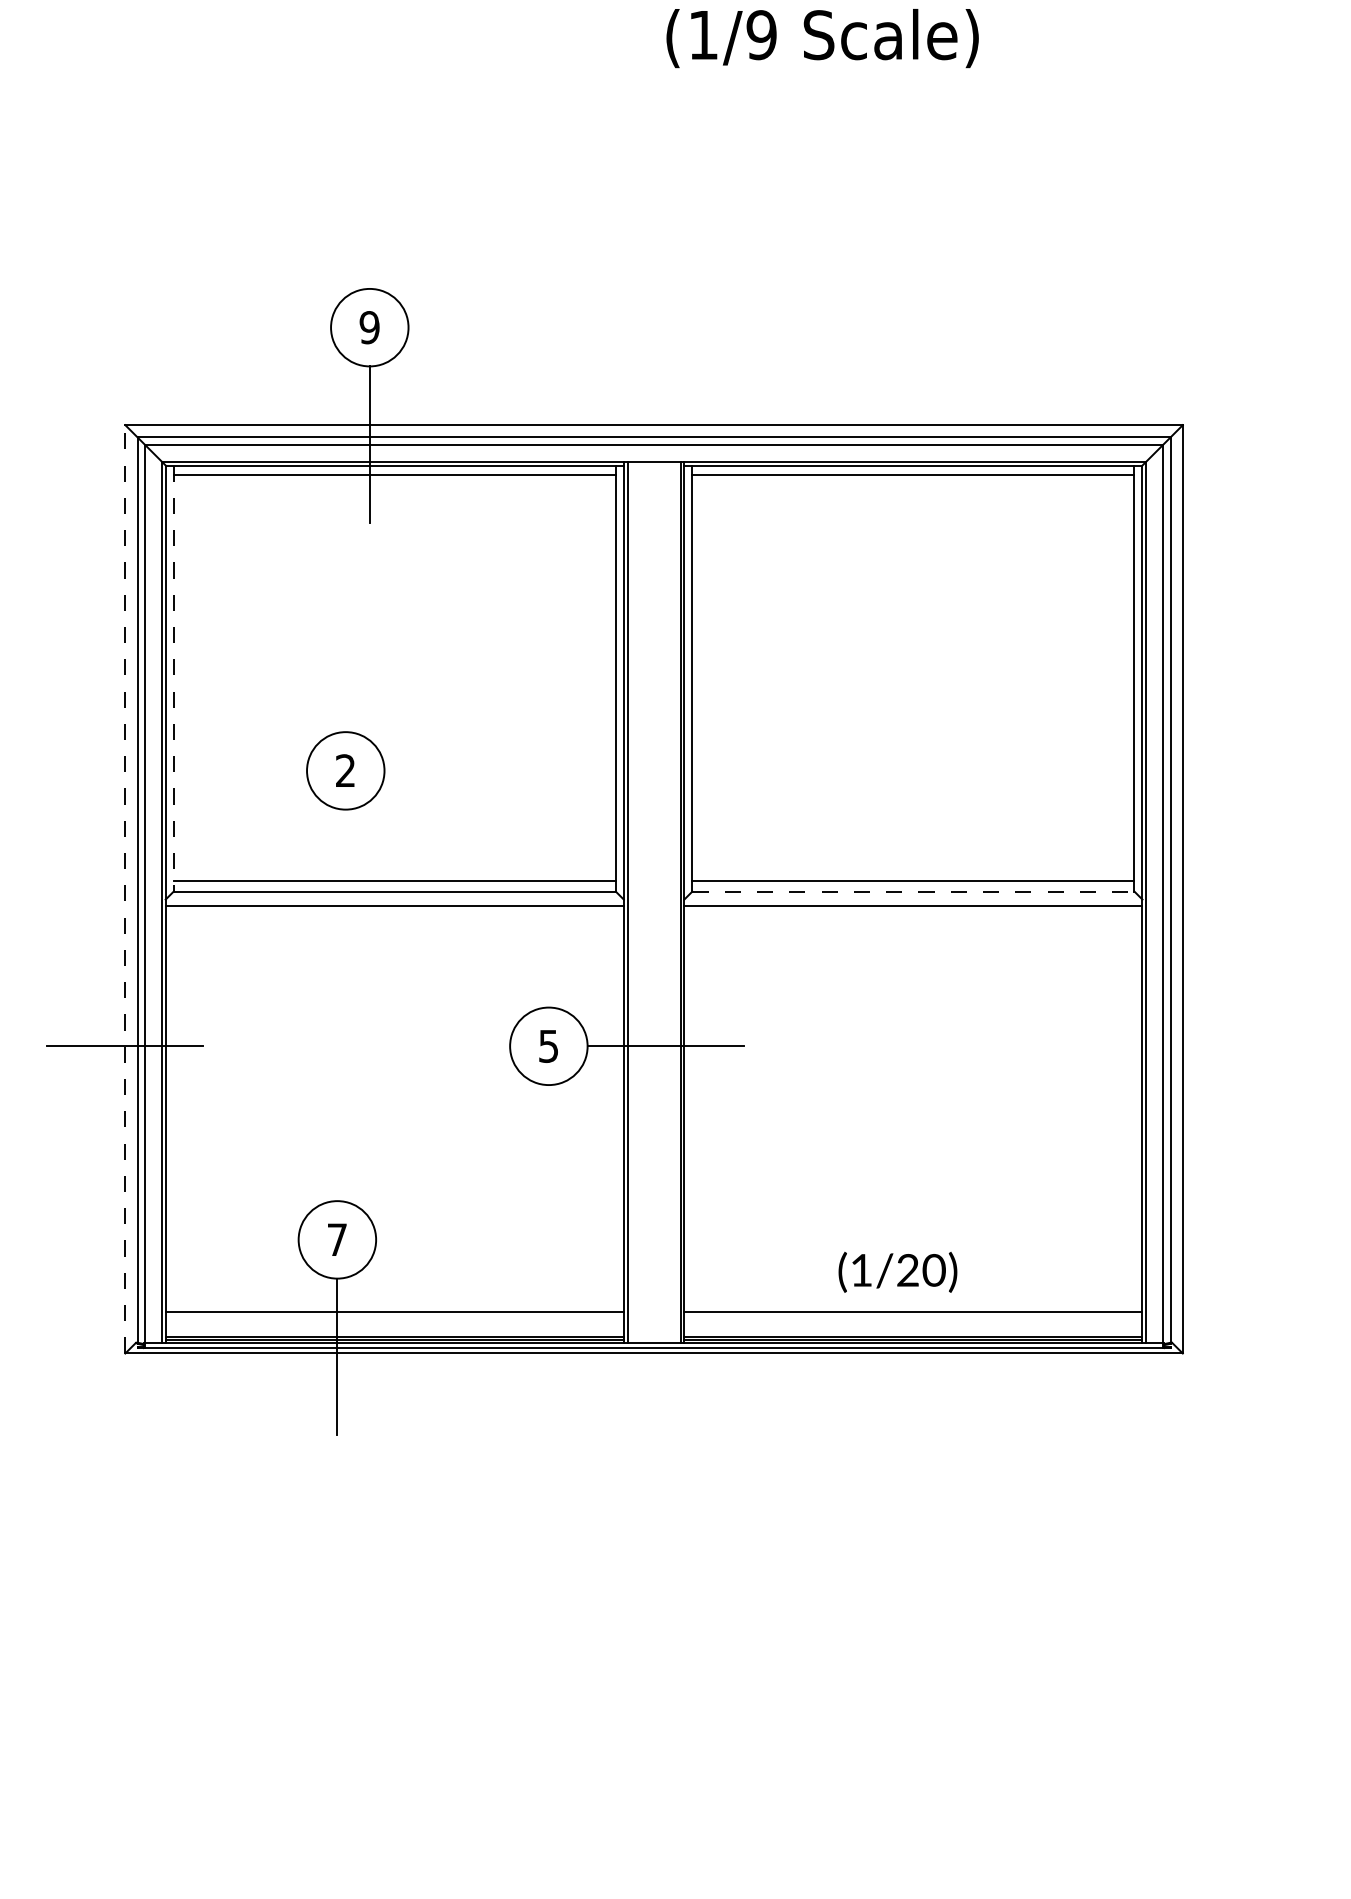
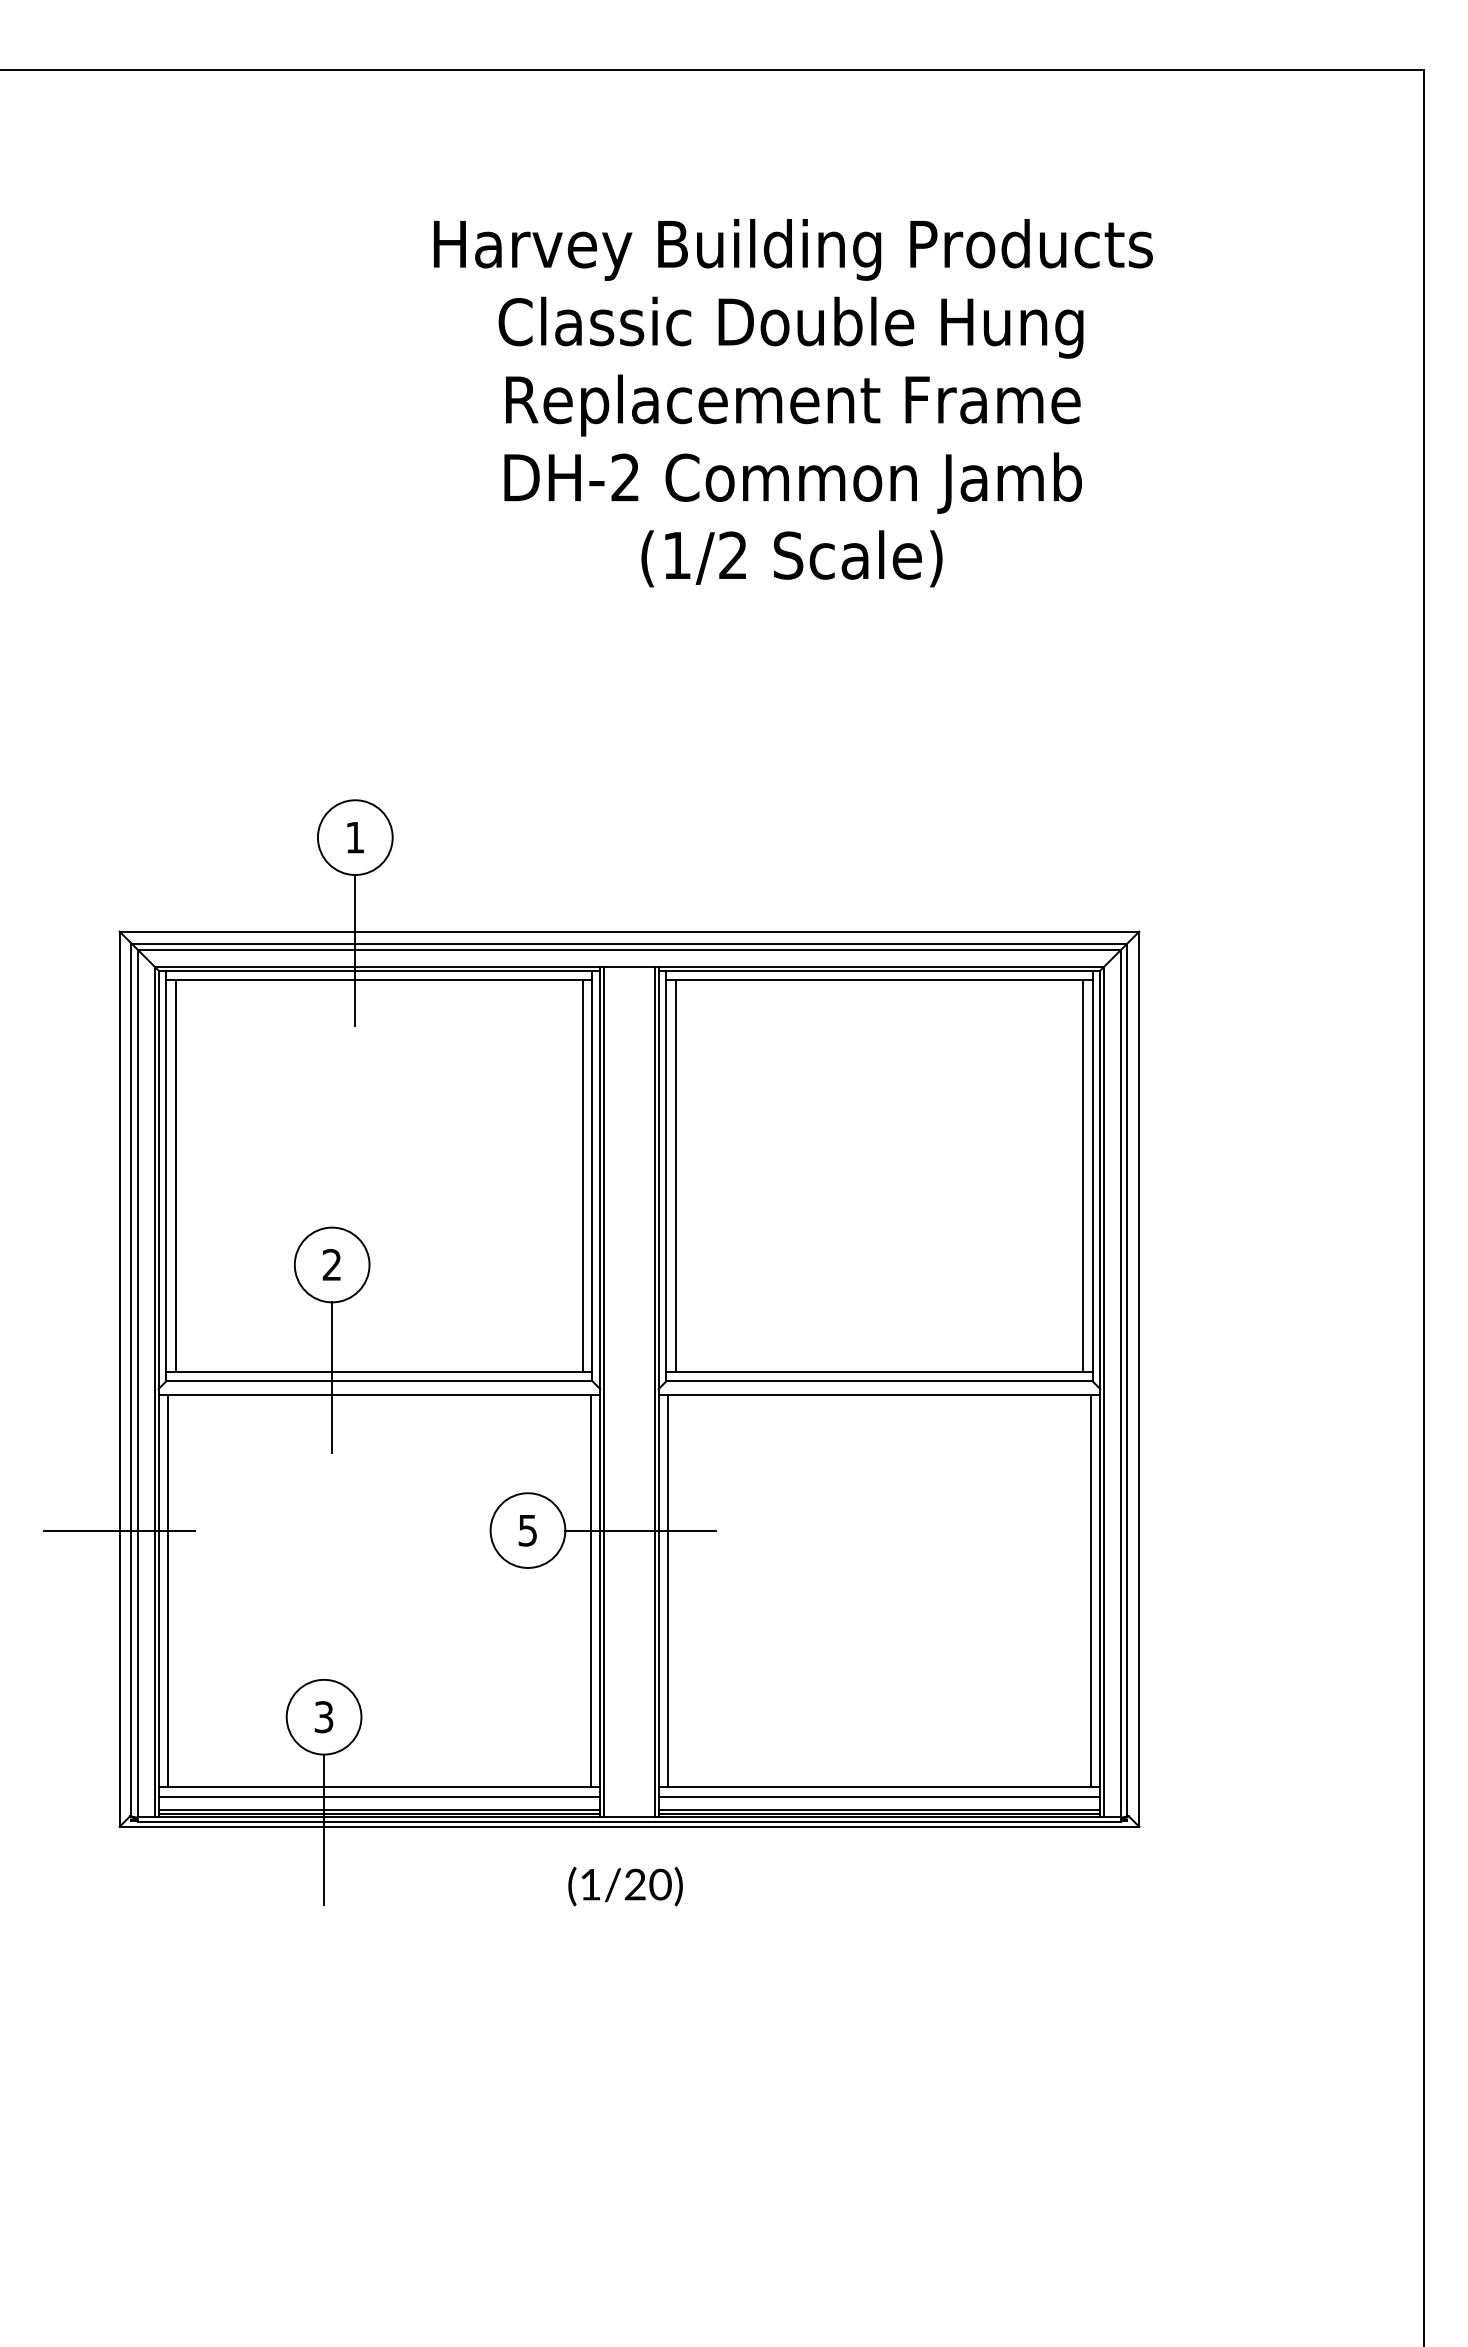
text: (760, 35) -> (732, 555), (1/9 -> (1/2
text: (368, 327) -> (354, 837), 9 -> 1
line: (184, 678) -> (176, 1175), added
line: (605, 678) -> (582, 1175), added
line: (702, 678) -> (676, 1175), added
line: (1123, 678) -> (1082, 1175), added
line: (173, 679) -> (166, 1176), dashed -> solid
line: (346, 887) -> (332, 1377), added
line: (125, 889) -> (119, 1379), dashed -> solid
line: (914, 891) -> (880, 1381), dashed -> solid
line: (176, 1108) -> (168, 1590), added
line: (613, 1108) -> (590, 1590), added
line: (694, 1108) -> (668, 1590), added
line: (1132, 1108) -> (1090, 1590), added
text: (336, 1240) -> (323, 1717), 7 -> 3
text: (897, 1272) -> (625, 1886), moved
line: (394, 1322) -> (379, 1796), added
line: (913, 1322) -> (879, 1796), added

